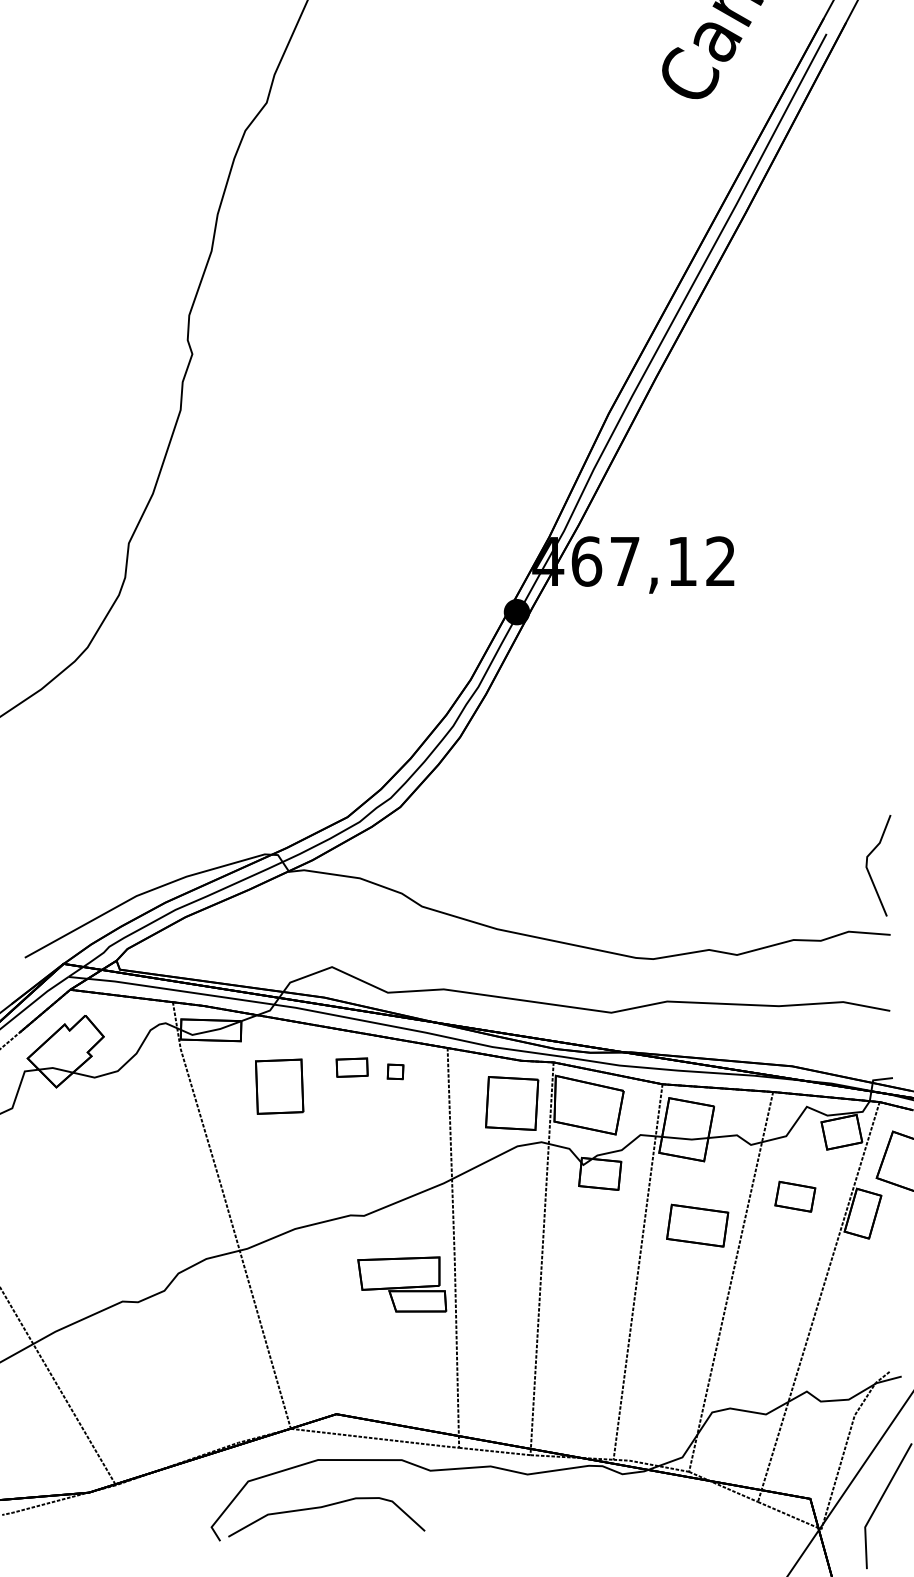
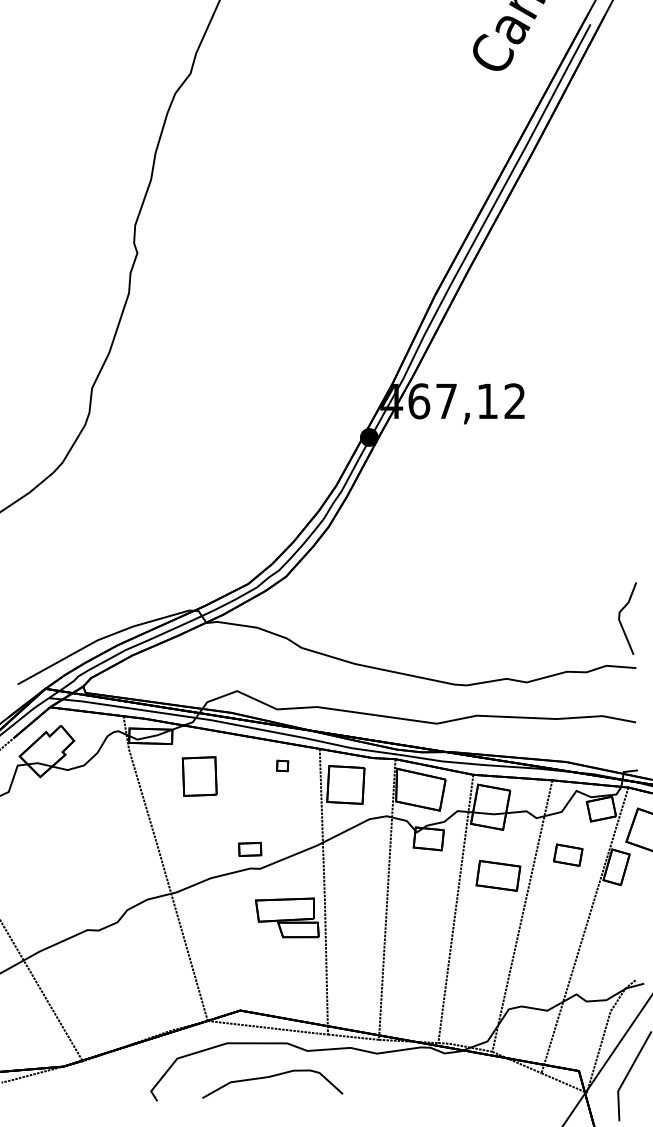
part: (351, 1067) -> (249, 849), moved
part: (512, 1103) -> (346, 784), moved
curve: (324, 1507) -> (271, 1077), moved

